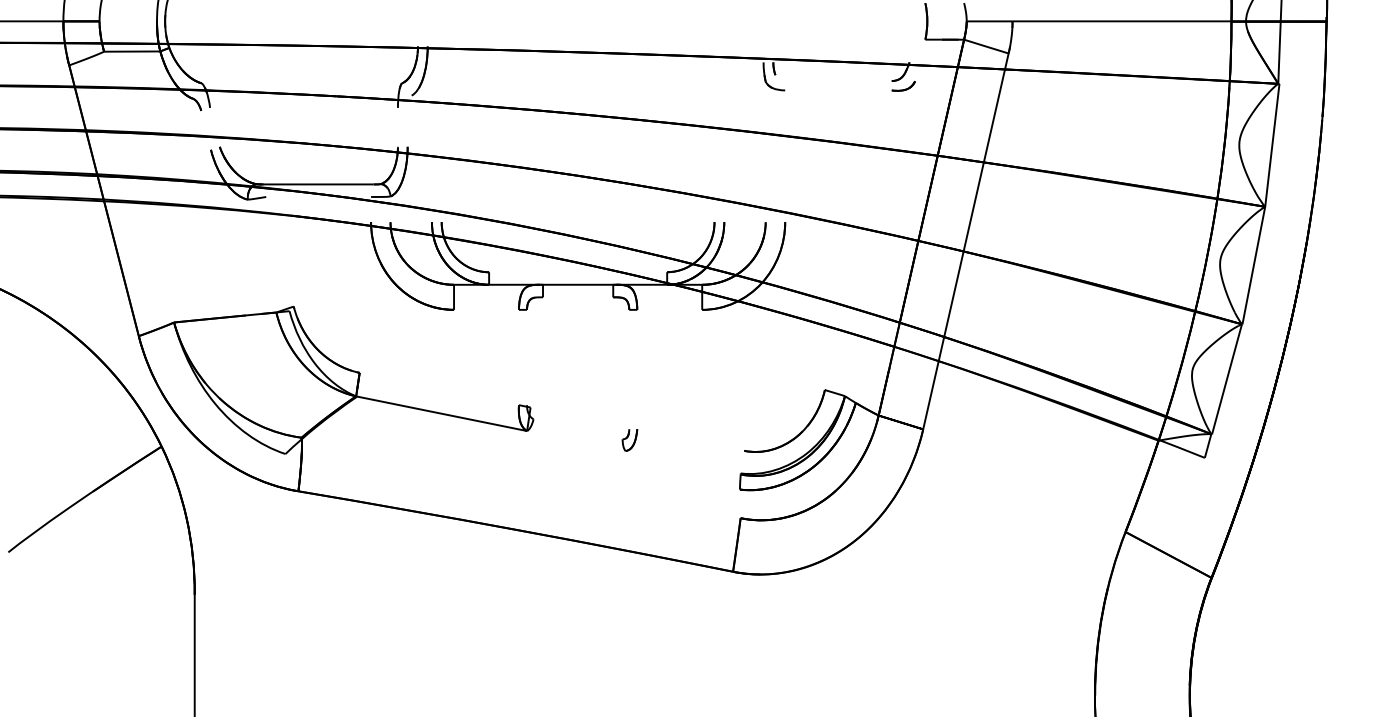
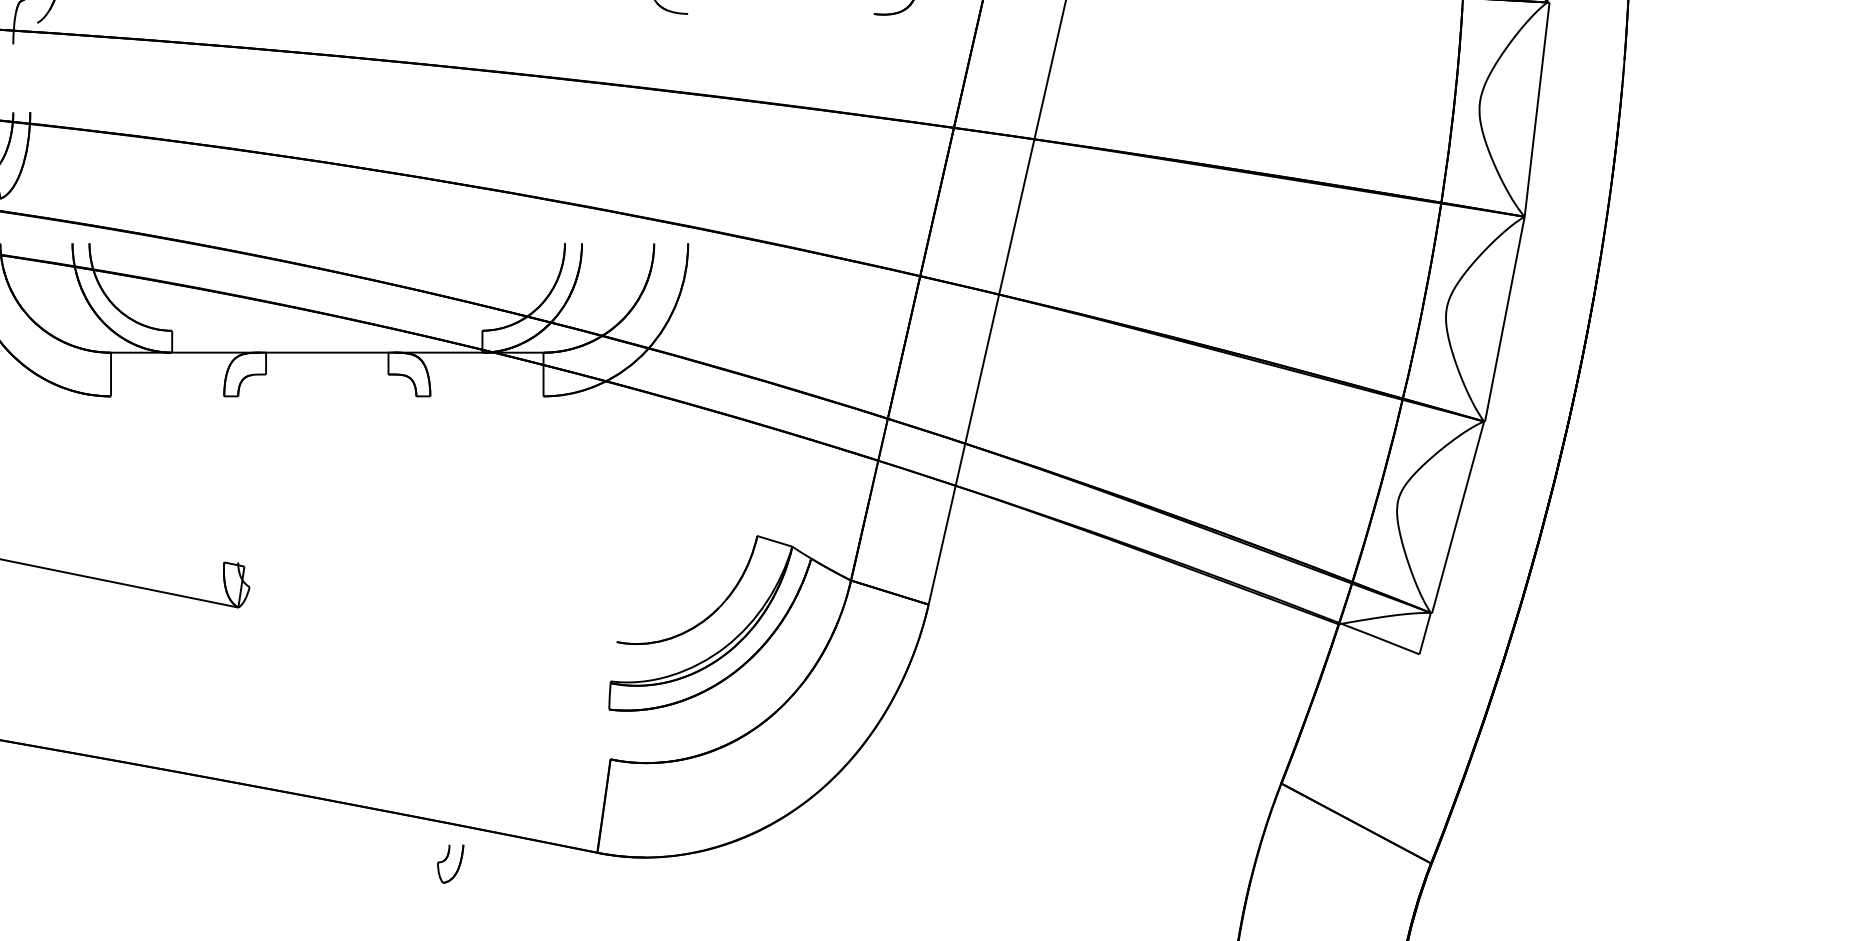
part: (629, 440) -> (449, 864), moved

